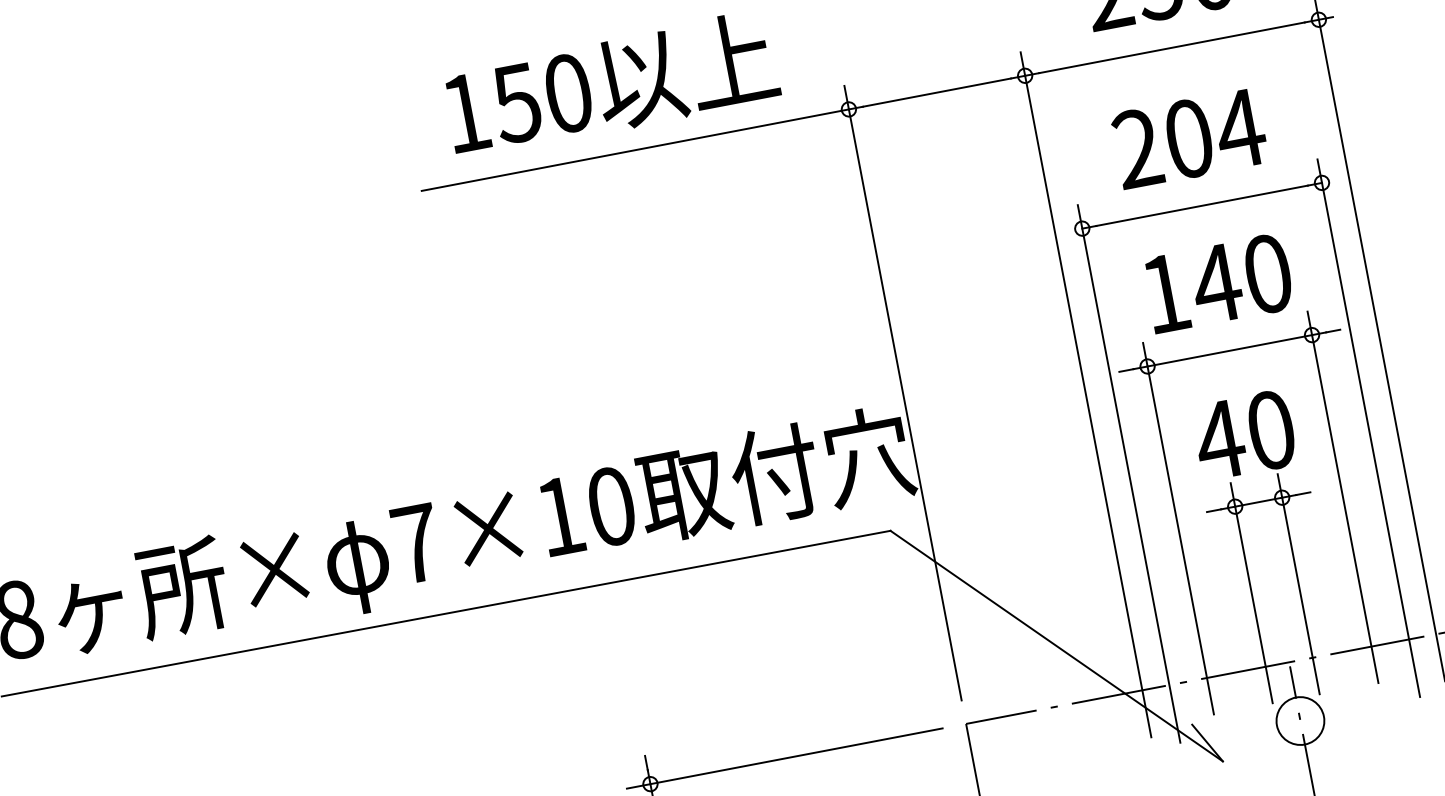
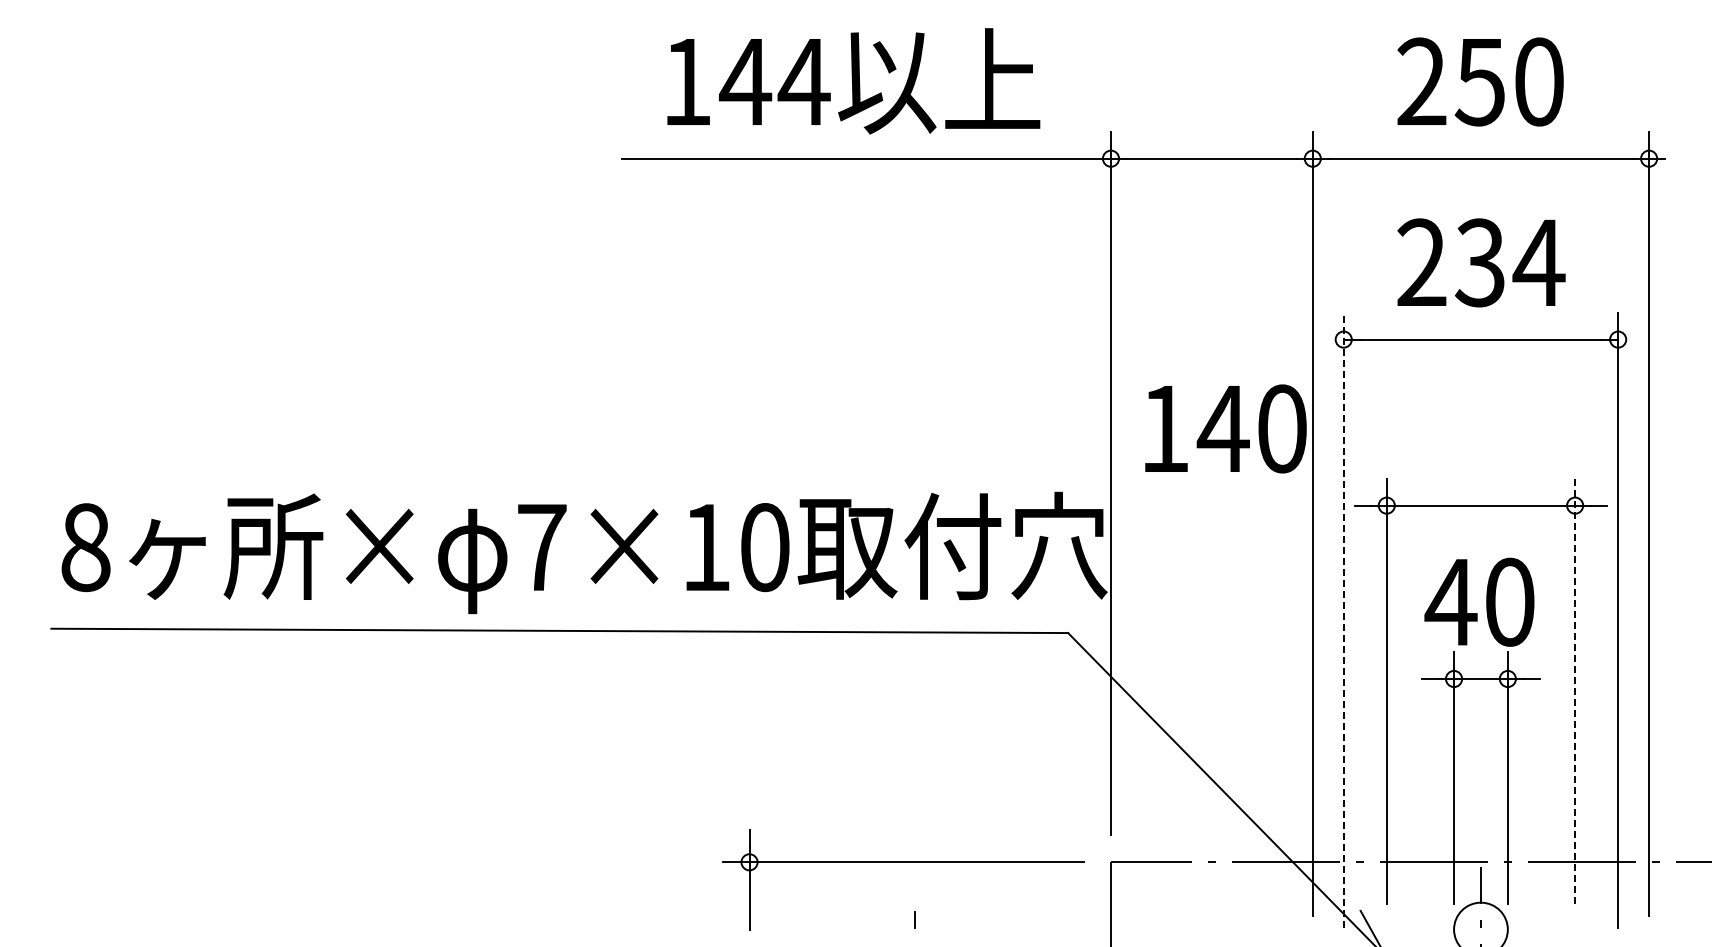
text: (542, 98) -> (774, 81), 150 -> 144
text: (1188, 138) -> (1479, 262), 204 -> 234
text: (1218, 283) -> (1225, 428), moved
line: (1128, 474) -> (1343, 620), solid -> dashed
line: (1343, 497) -> (1575, 691), solid -> dashed

